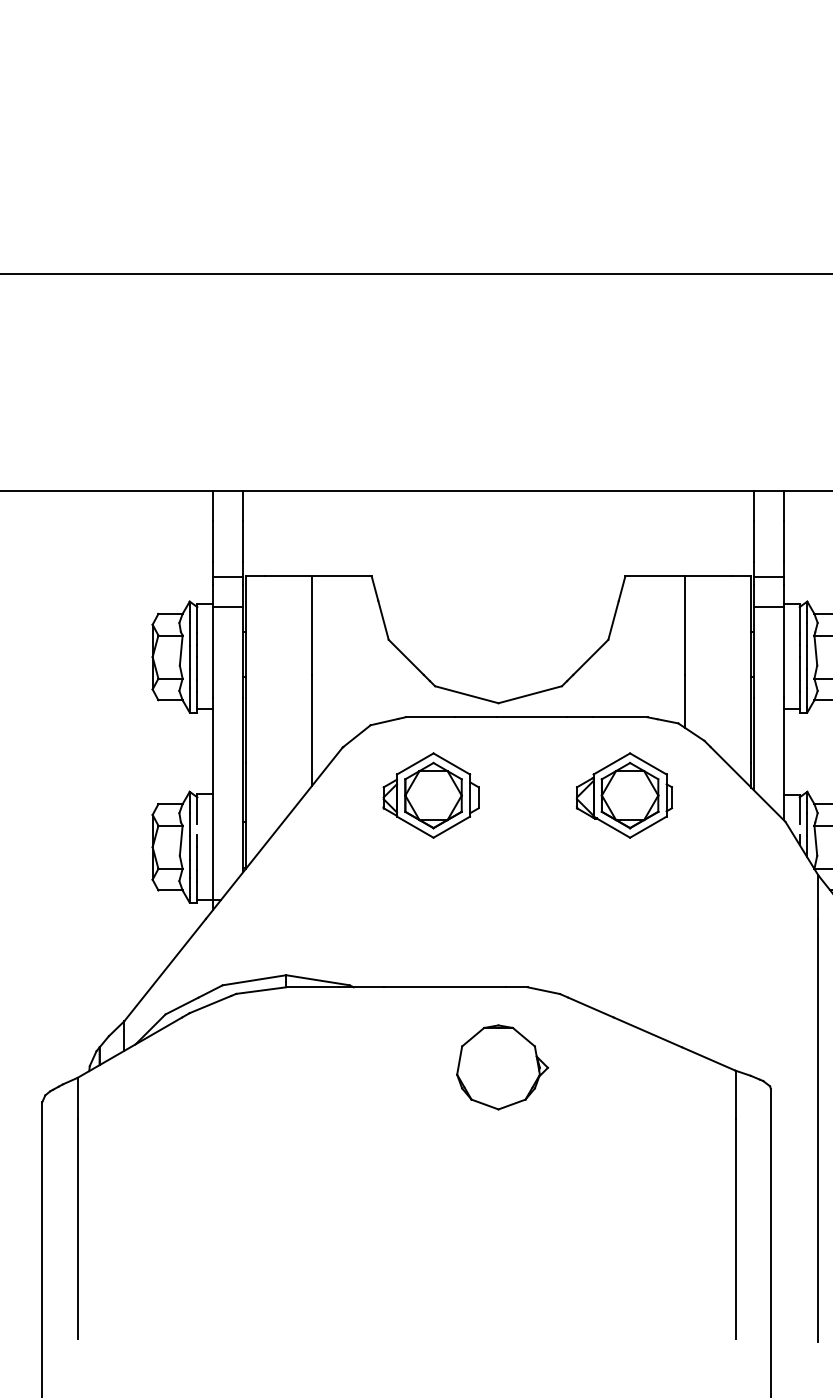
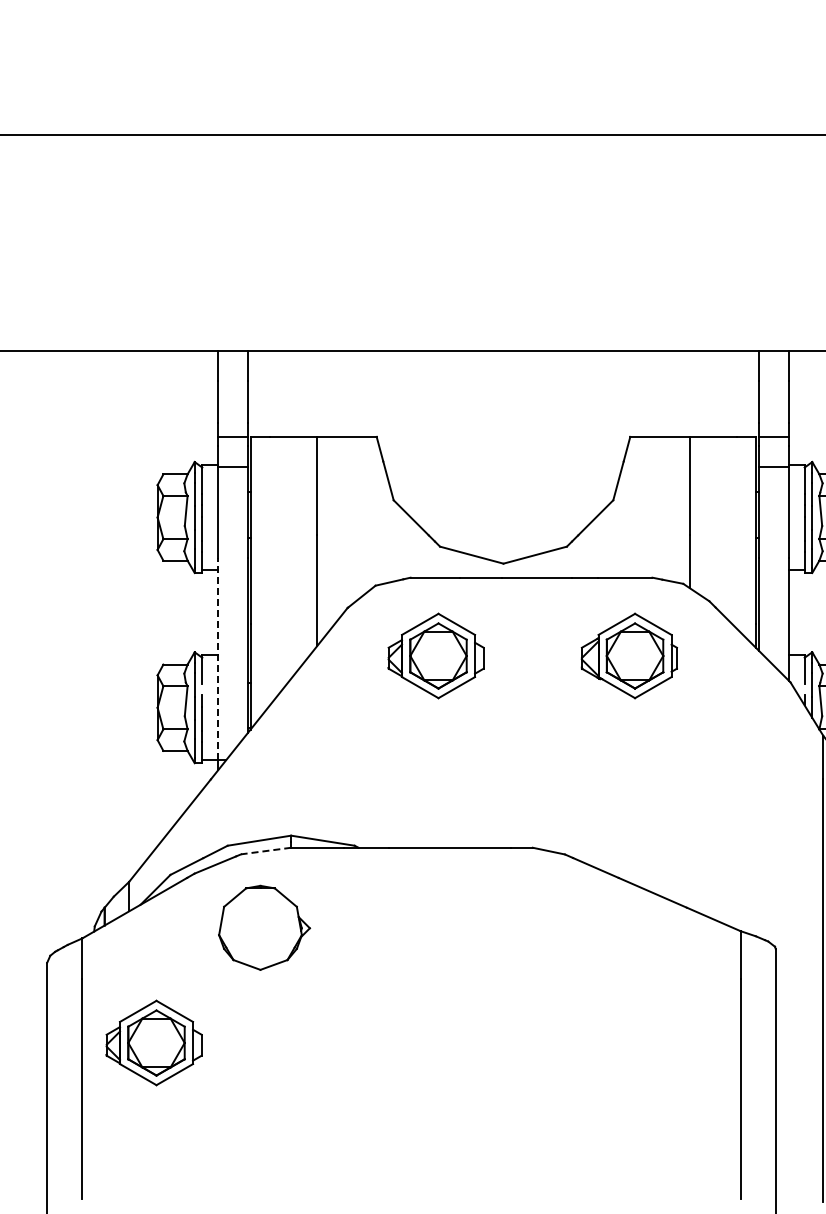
line: (213, 799) -> (218, 659), solid -> dashed
line: (260, 990) -> (265, 850), solid -> dashed
part: (502, 1067) -> (264, 927), moved
part: (148, 1182) -> (153, 1042), added

